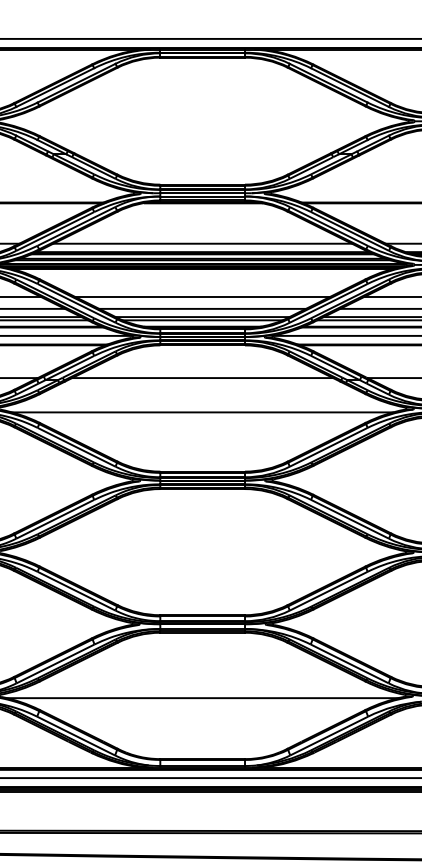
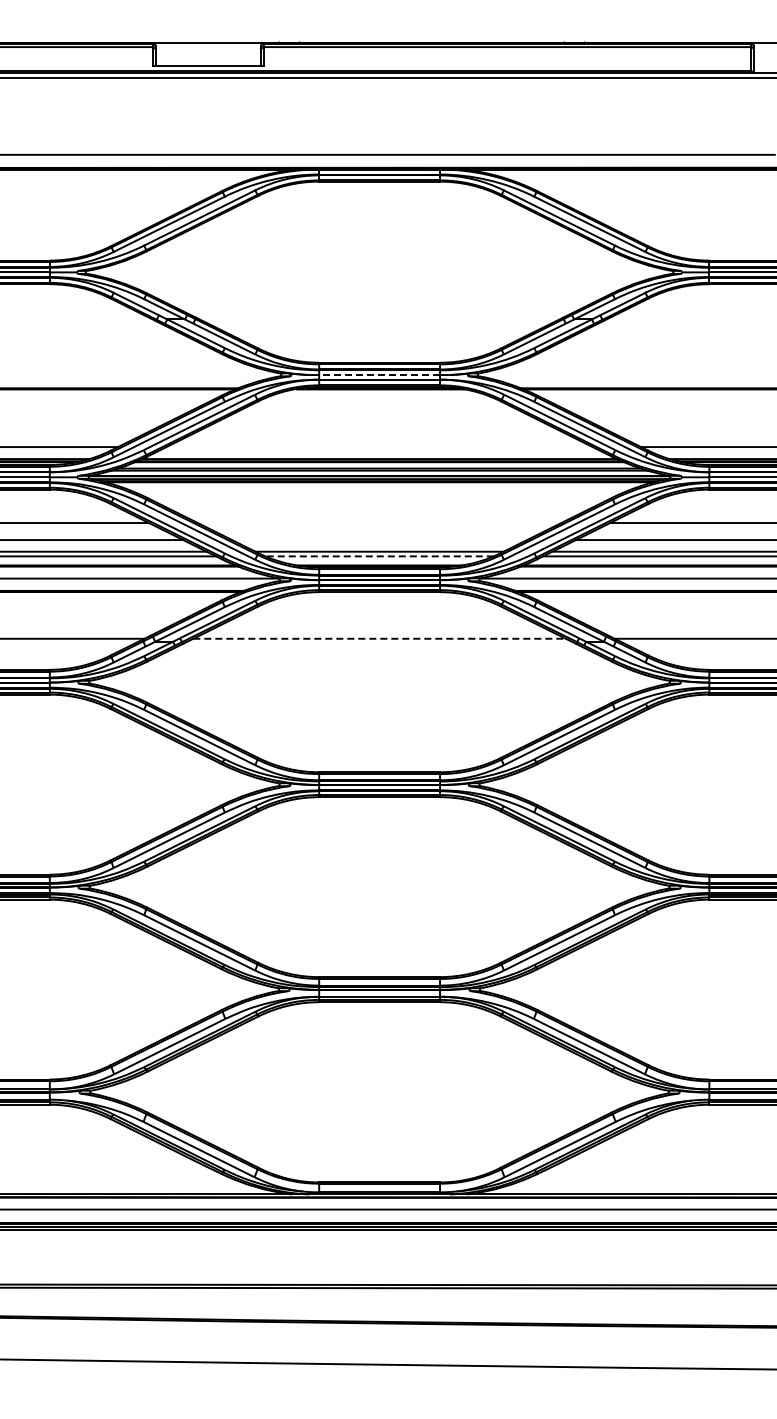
line: (202, 193) -> (379, 375), solid -> dashed
line: (202, 244) -> (379, 447), removed
line: (202, 296) -> (379, 522), removed
line: (202, 309) -> (379, 540), removed
line: (202, 320) -> (379, 556), solid -> dashed
line: (203, 377) -> (380, 638), solid -> dashed
line: (201, 412) -> (378, 687), removed
line: (201, 698) -> (378, 1095), removed

